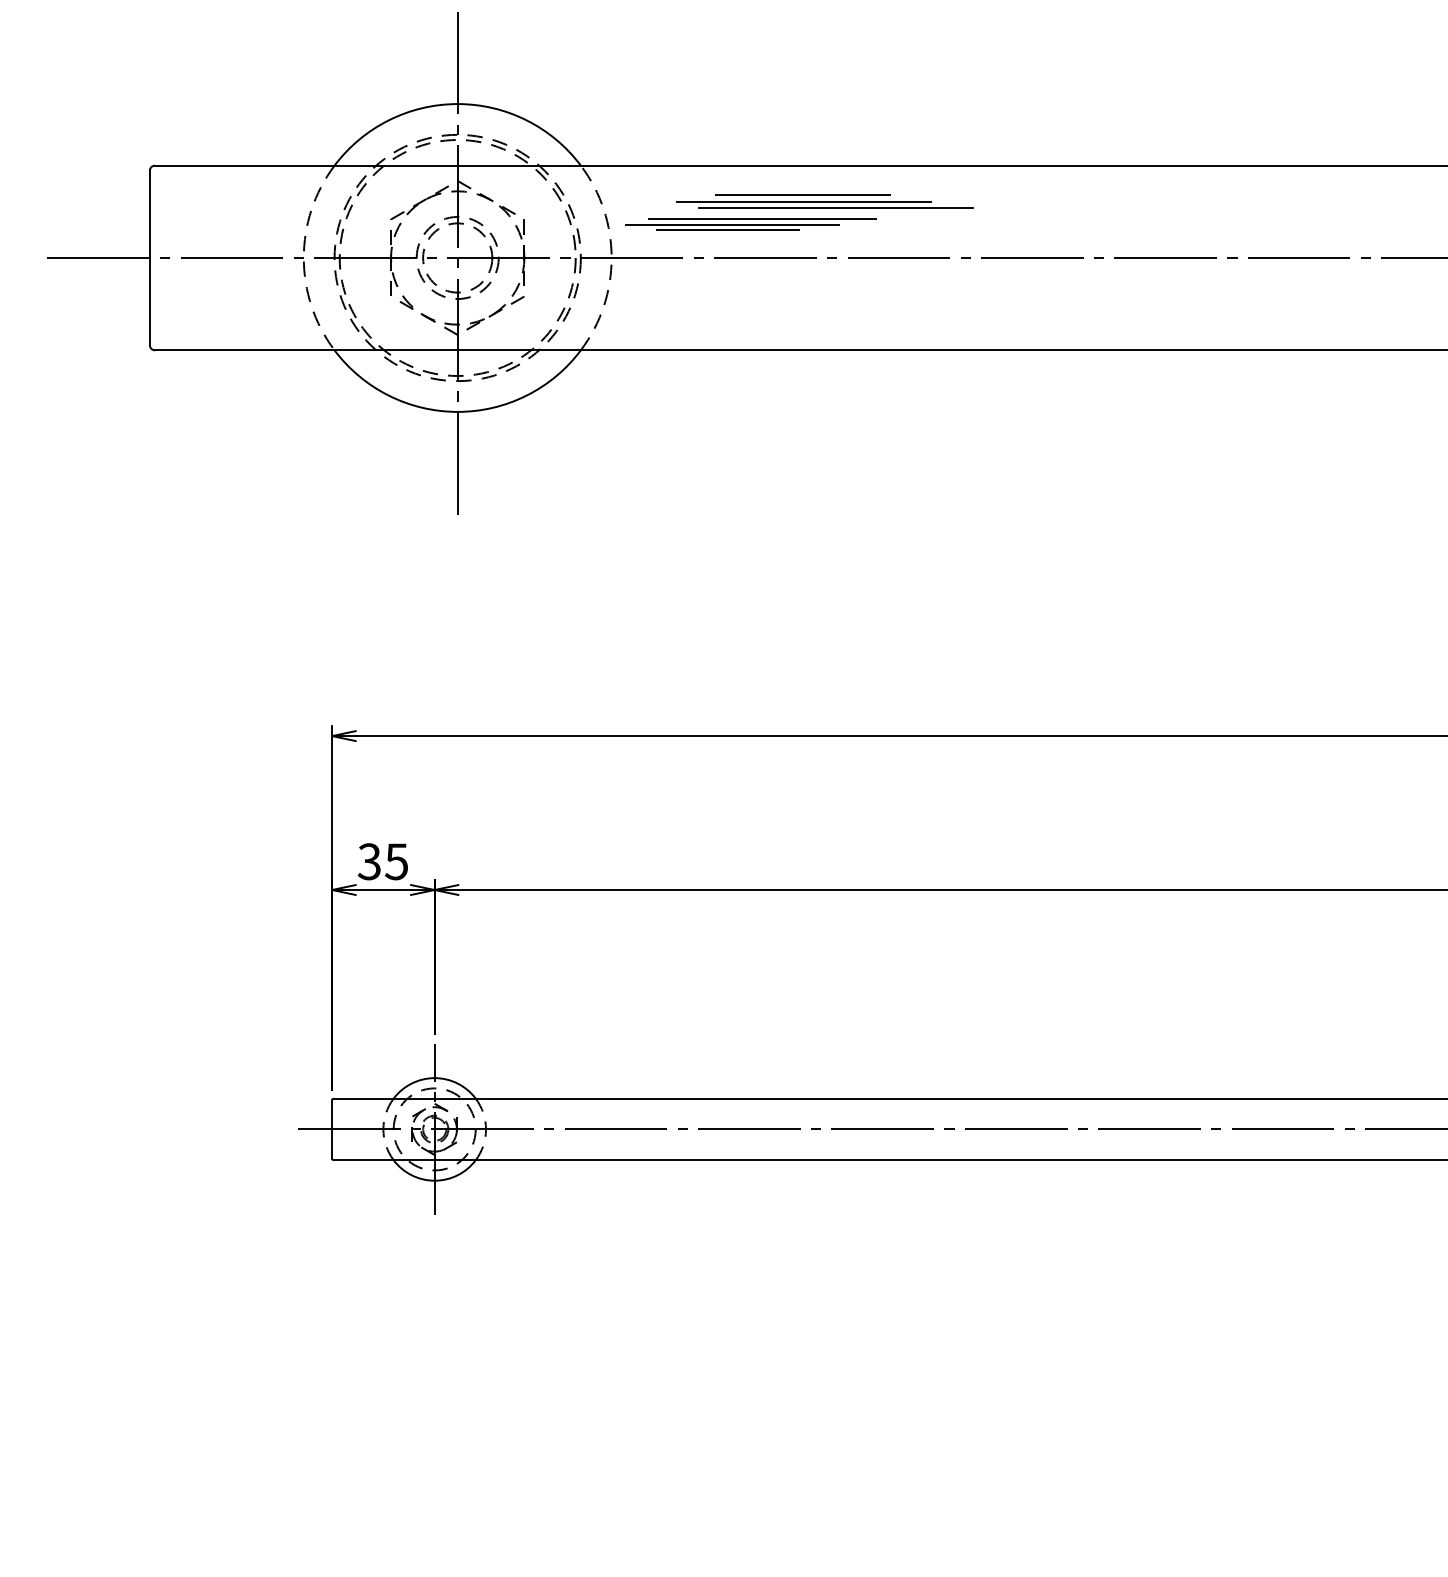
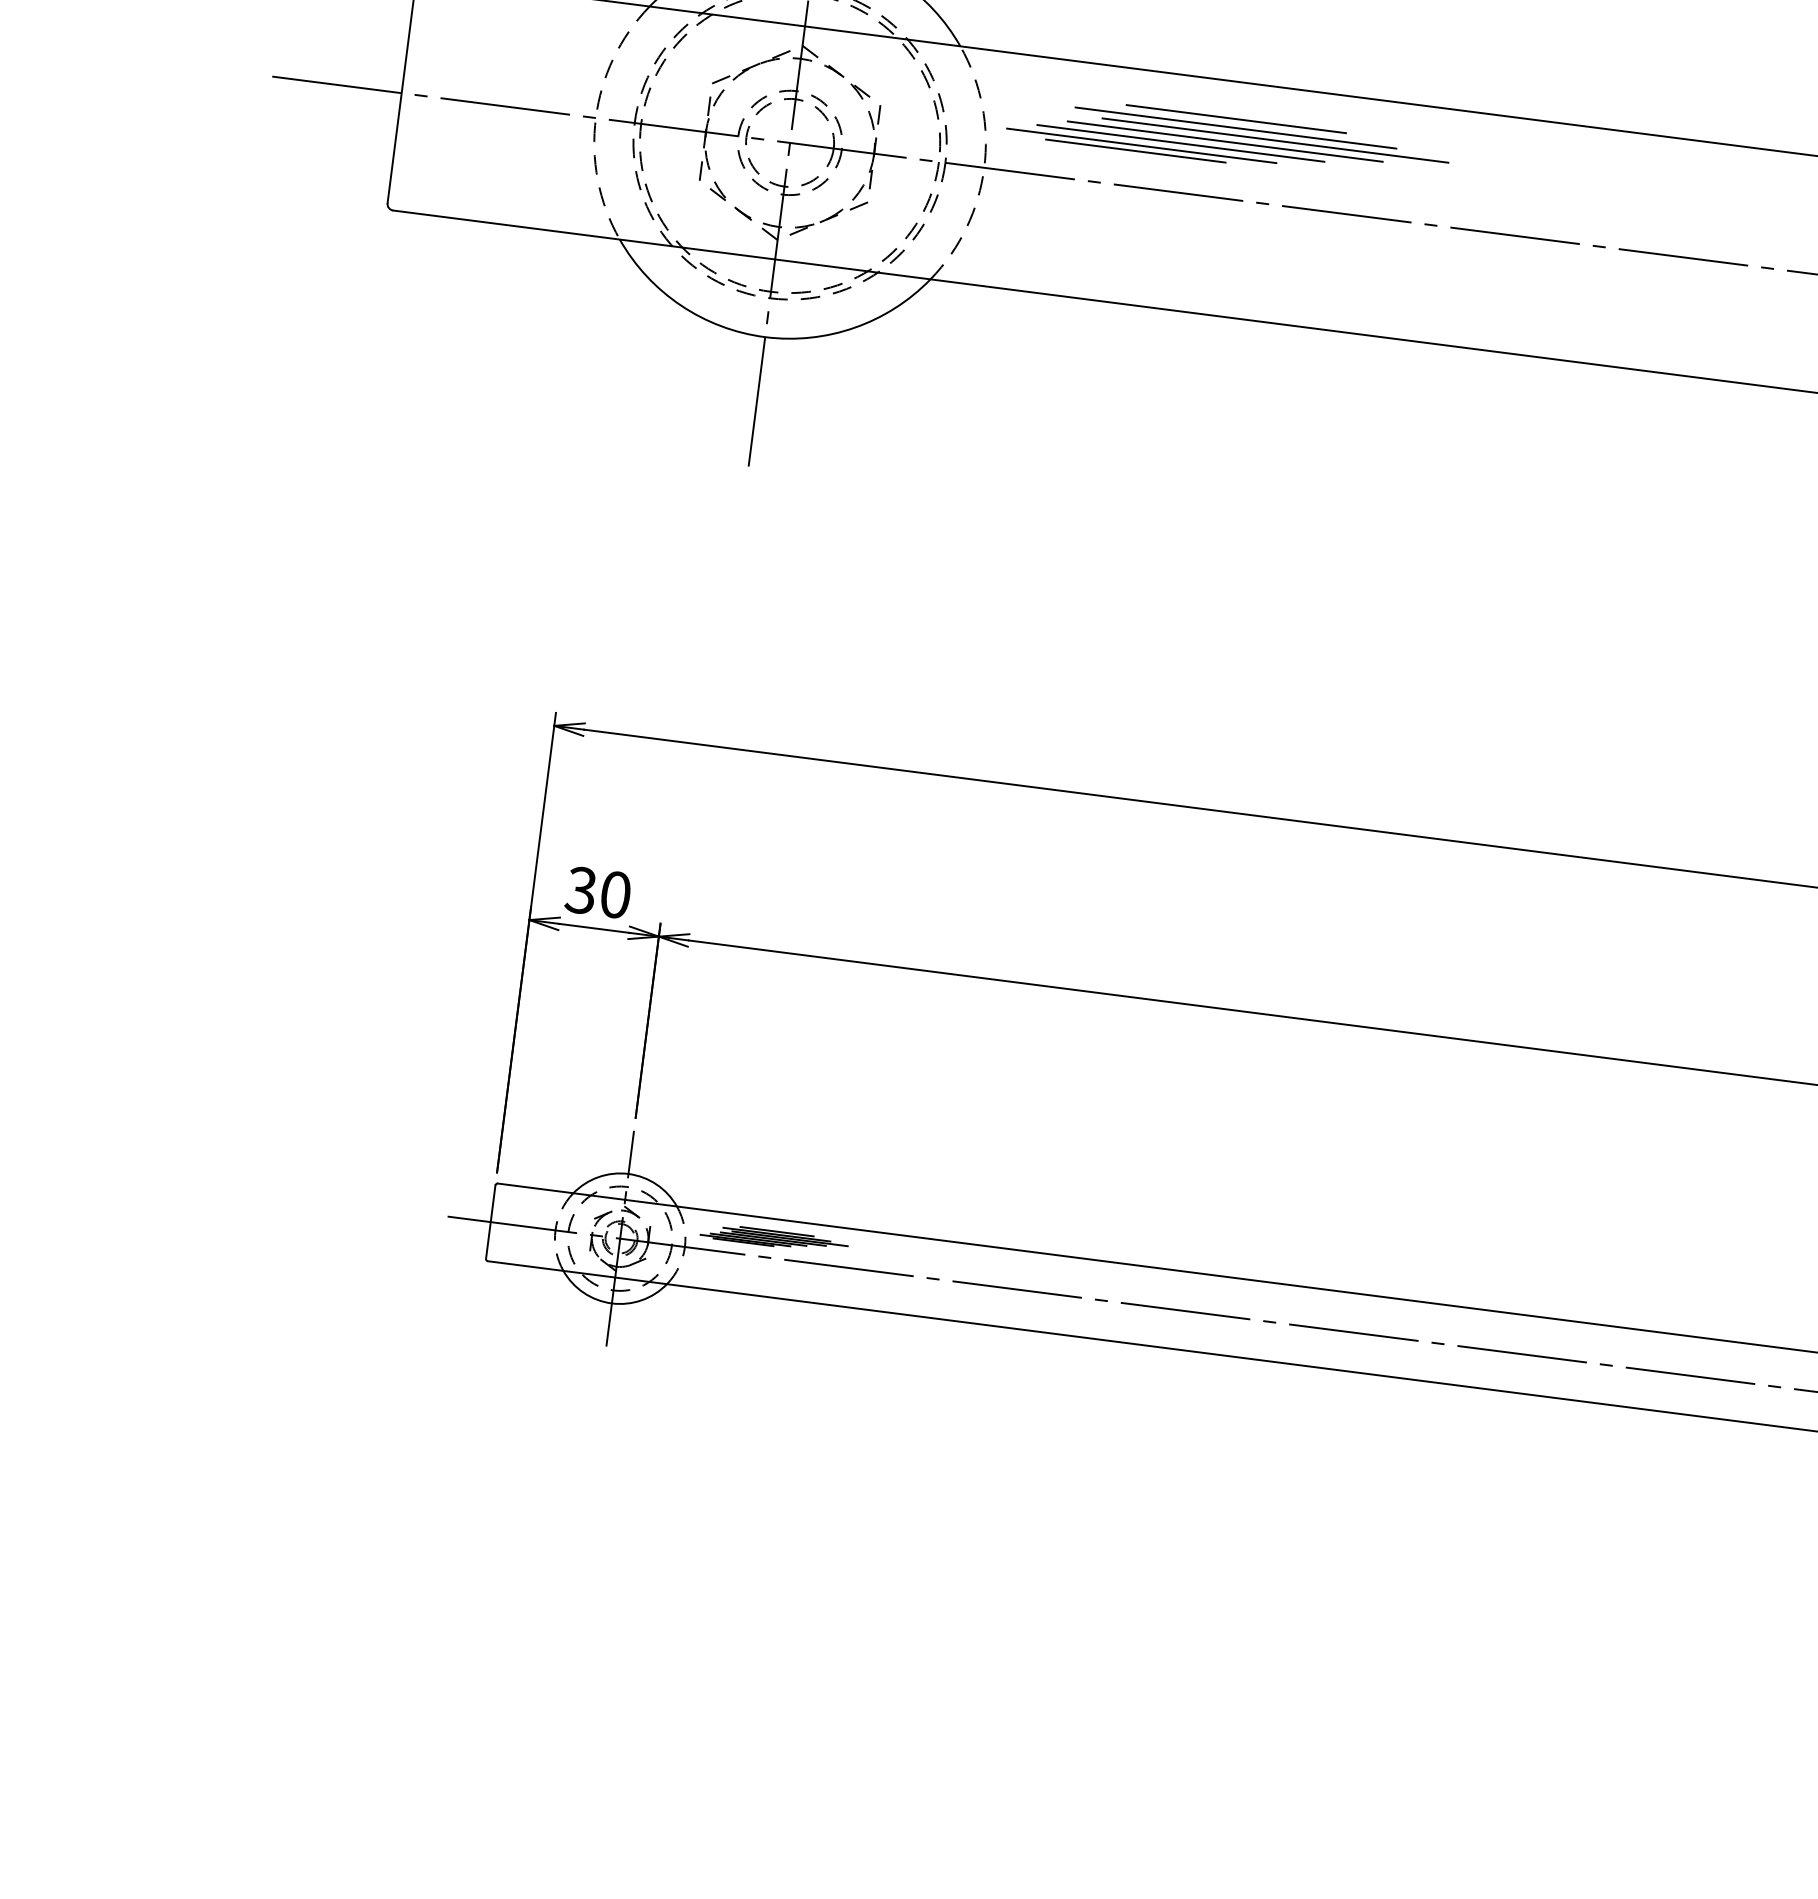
line: (796, 213) -> (1224, 141), added
text: (396, 861) -> (615, 894), 35 -> 30
part: (554, 1113) -> (773, 1237), added

